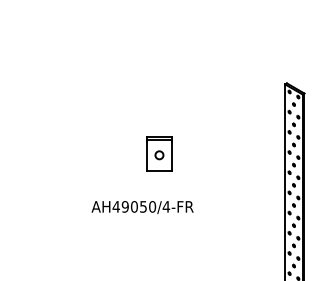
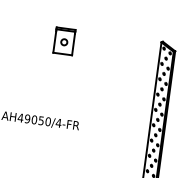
part: (159, 153) -> (64, 40), moved

